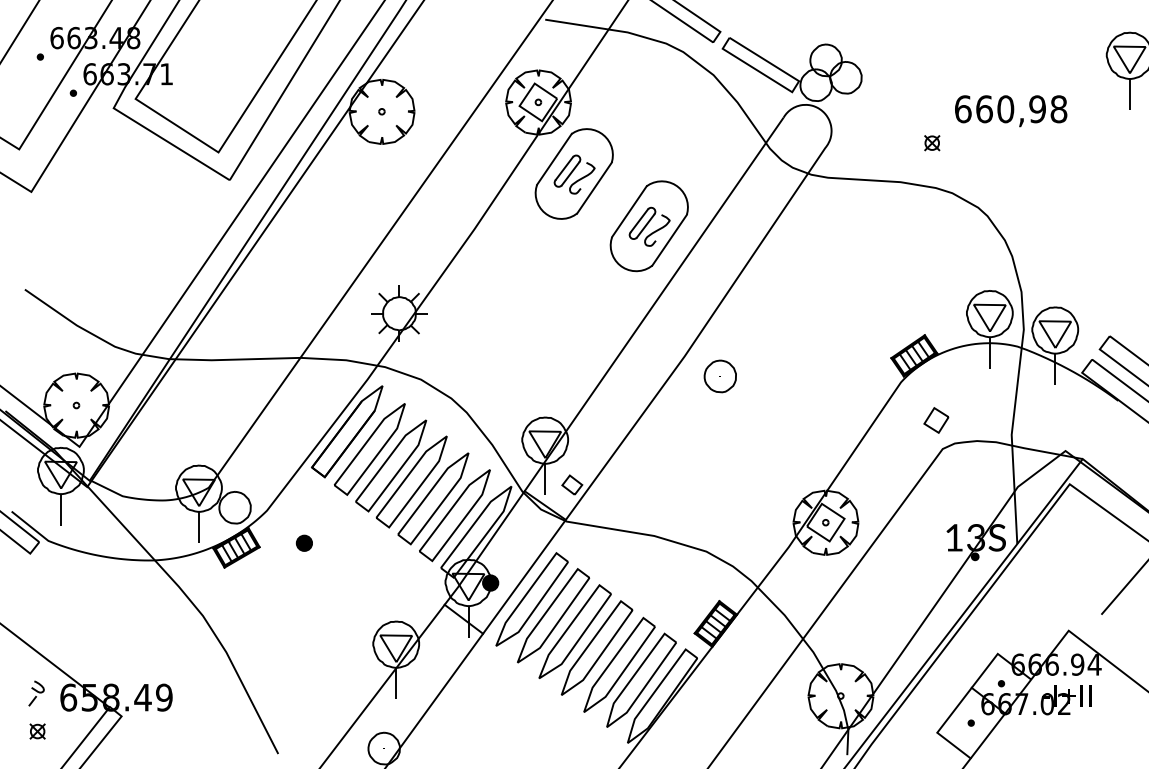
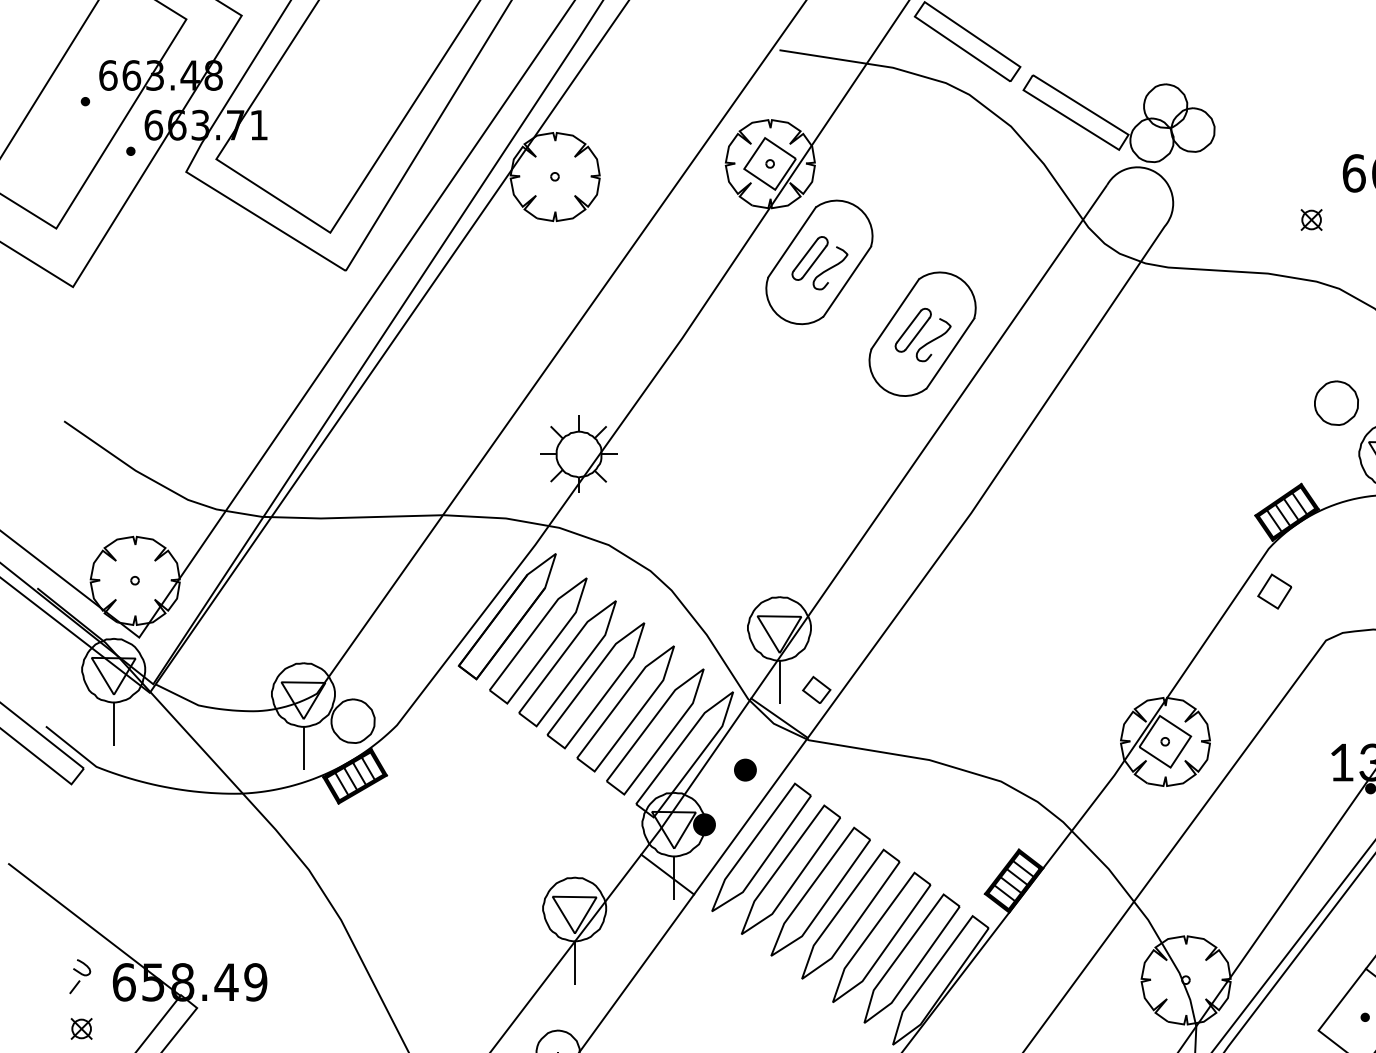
part: (719, 376) -> (1335, 403), moved
part: (936, 420) -> (1274, 591), moved
part: (303, 542) -> (744, 769), moved

